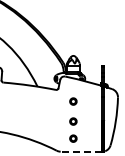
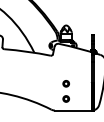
part: (73, 101) -> (66, 65), removed
line: (81, 151) -> (73, 110), dashed -> solid

